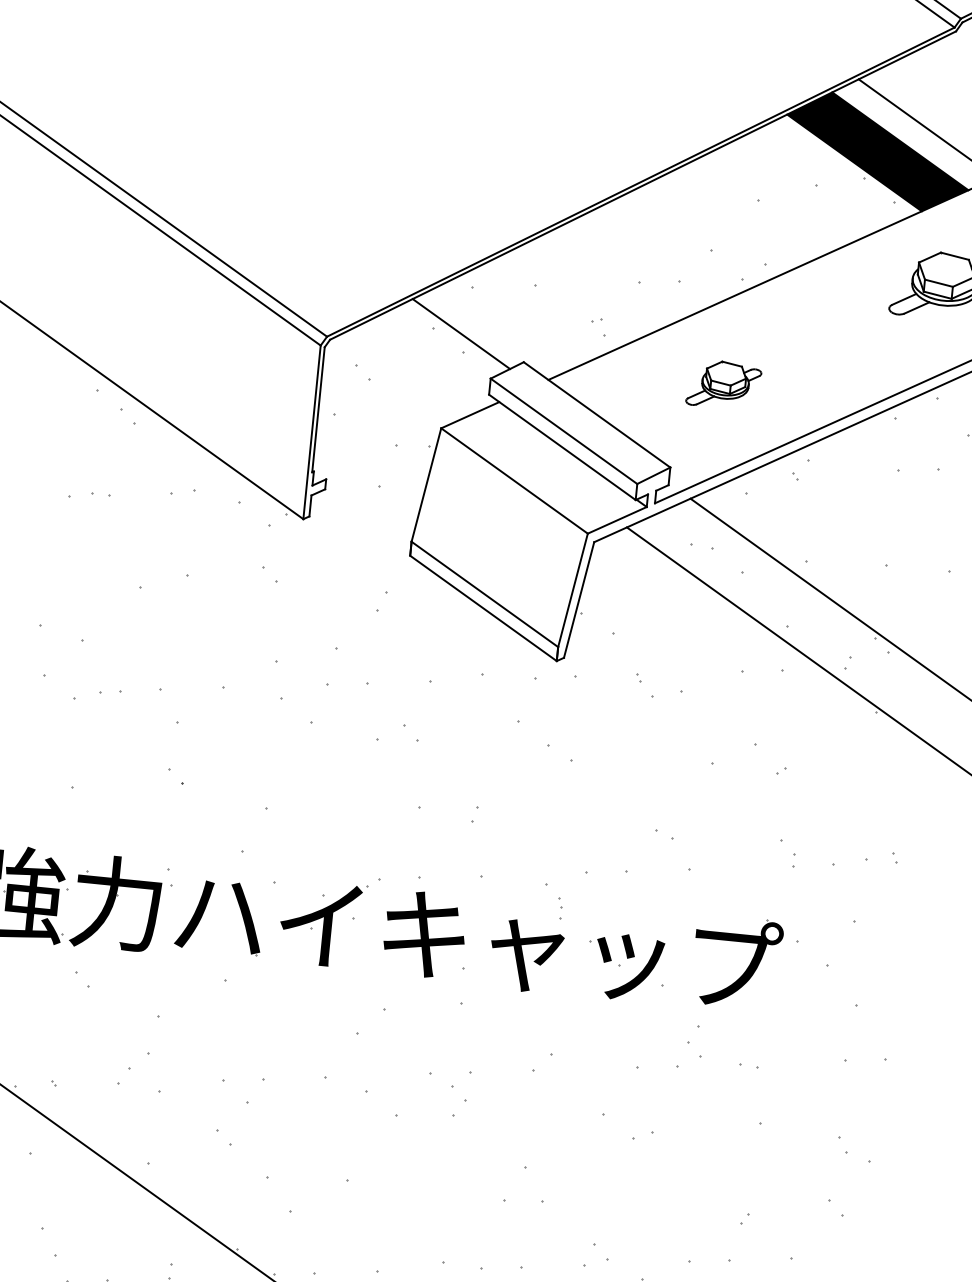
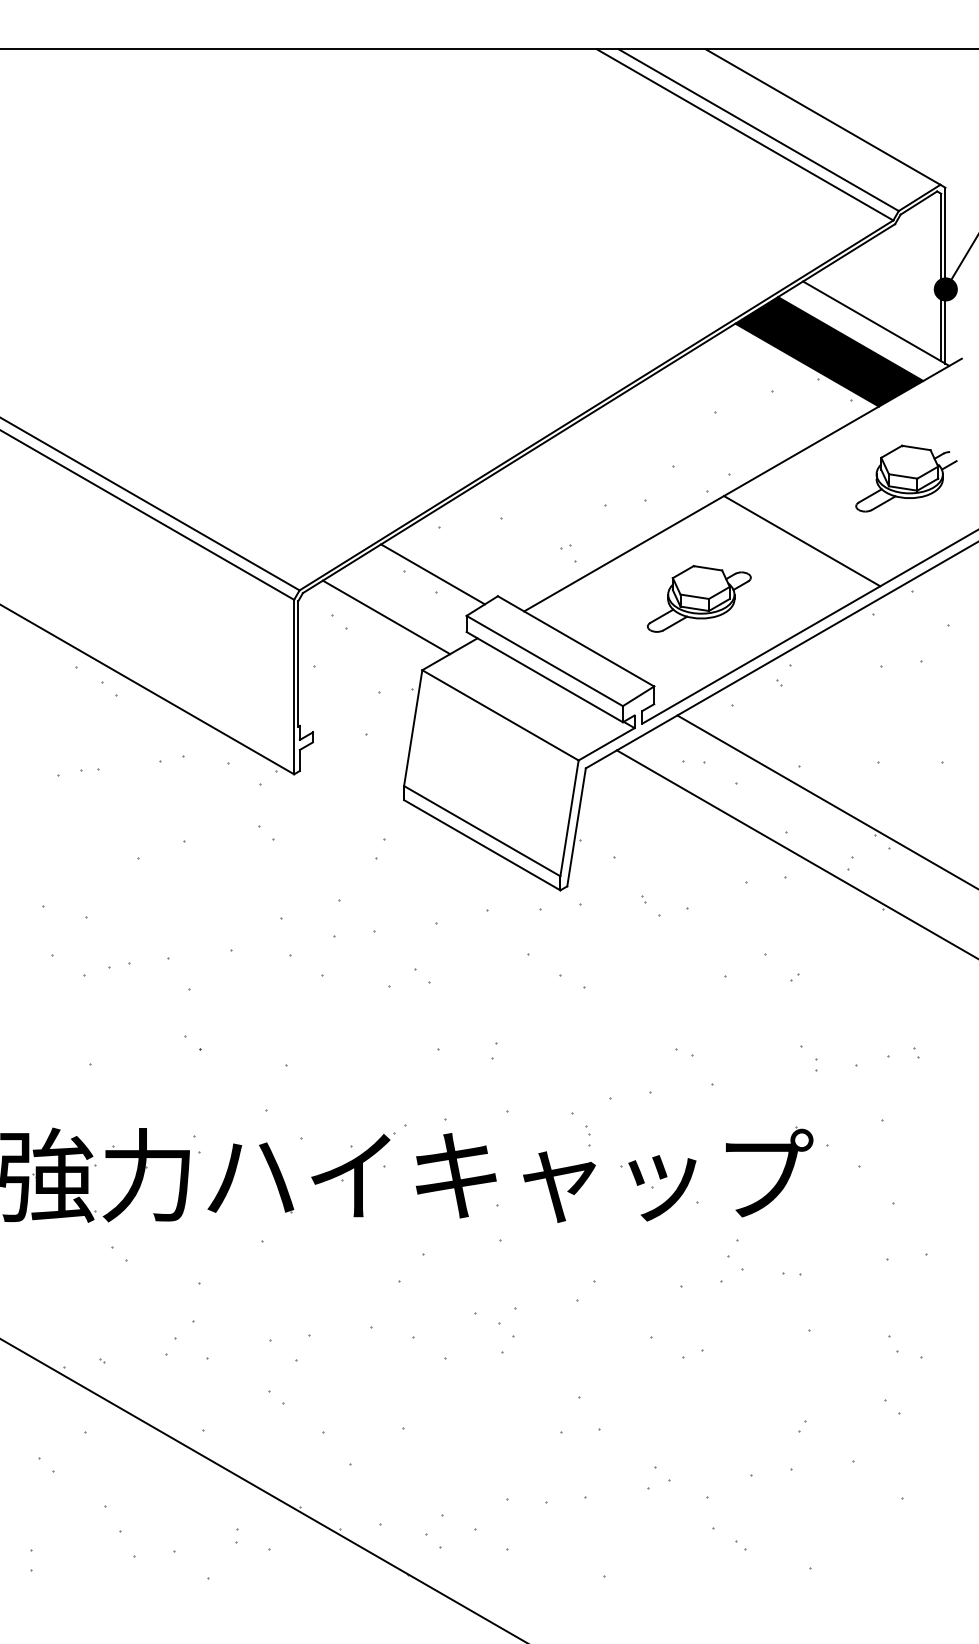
line: (832, 337) -> (802, 541), added
line: (410, 372) -> (386, 617), added
part: (724, 384) -> (699, 598), size x1.43

